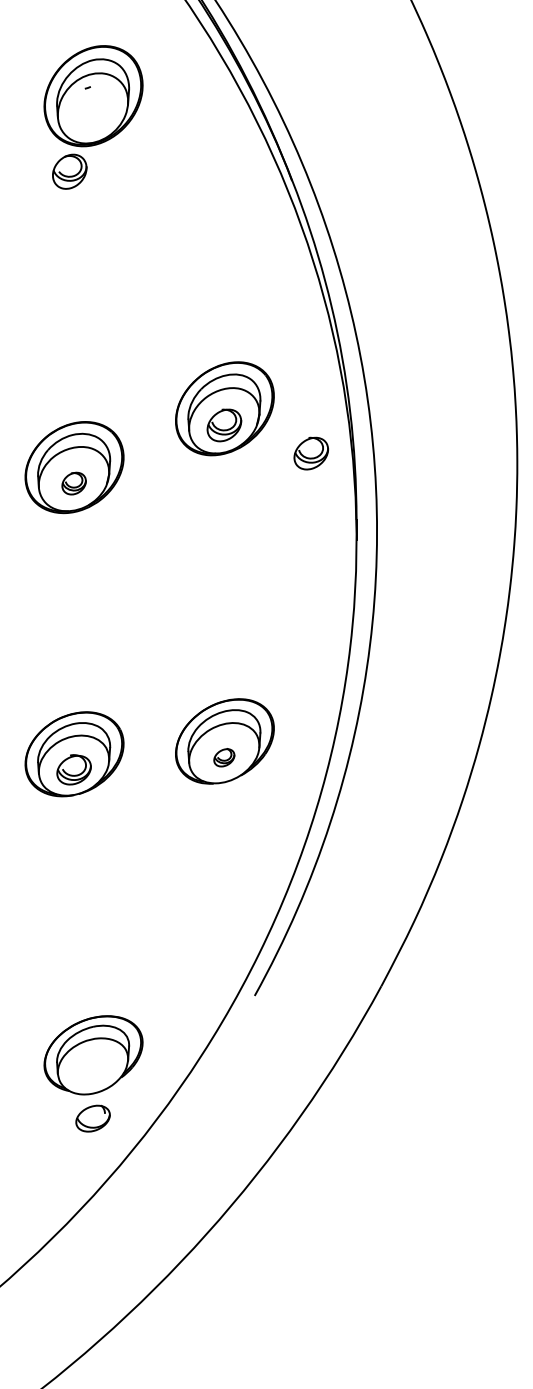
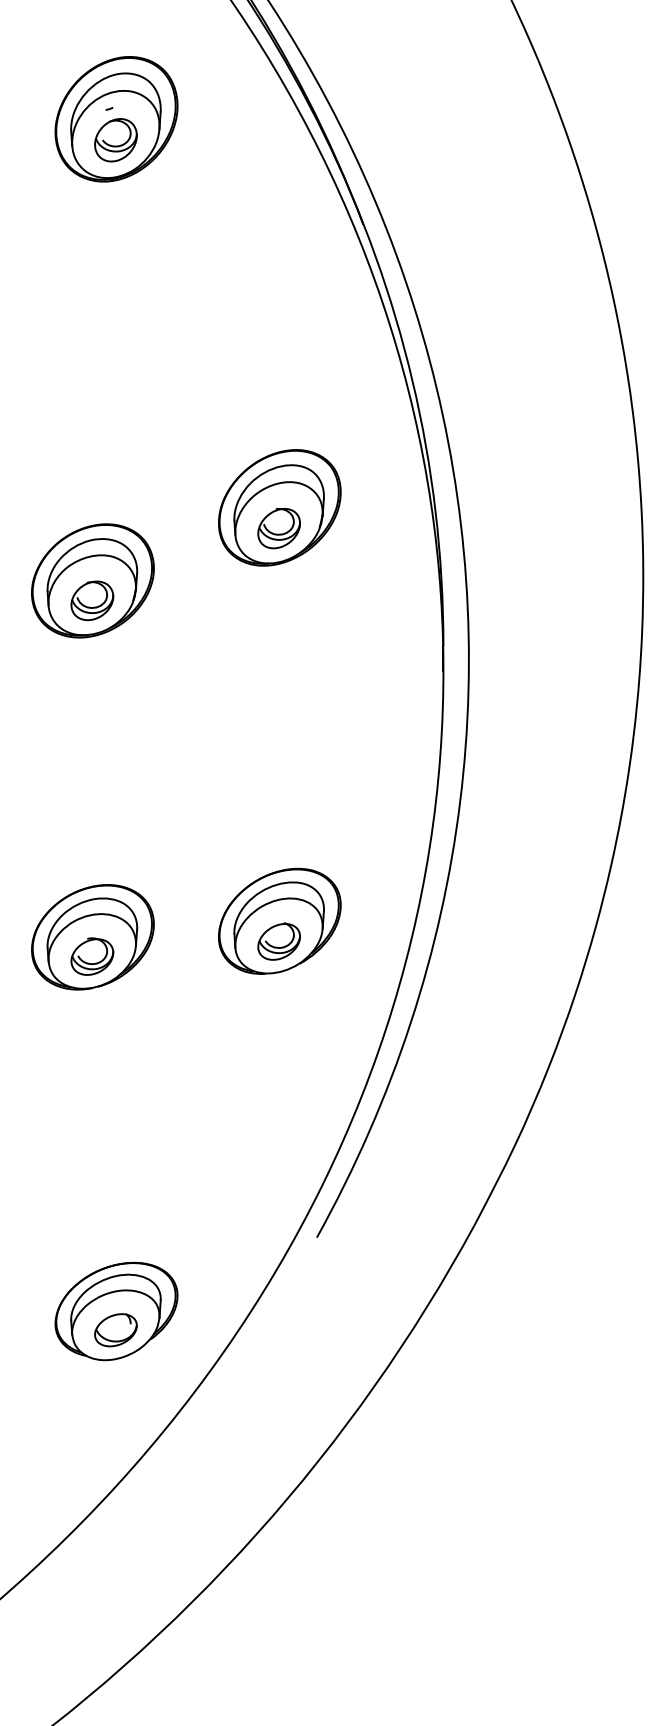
part: (69, 171) -> (115, 140), moved
part: (310, 453) -> (386, 563), removed
part: (74, 483) -> (92, 600), size x1.43
part: (223, 757) -> (278, 941), size x1.67
part: (92, 1118) -> (115, 1330), moved

